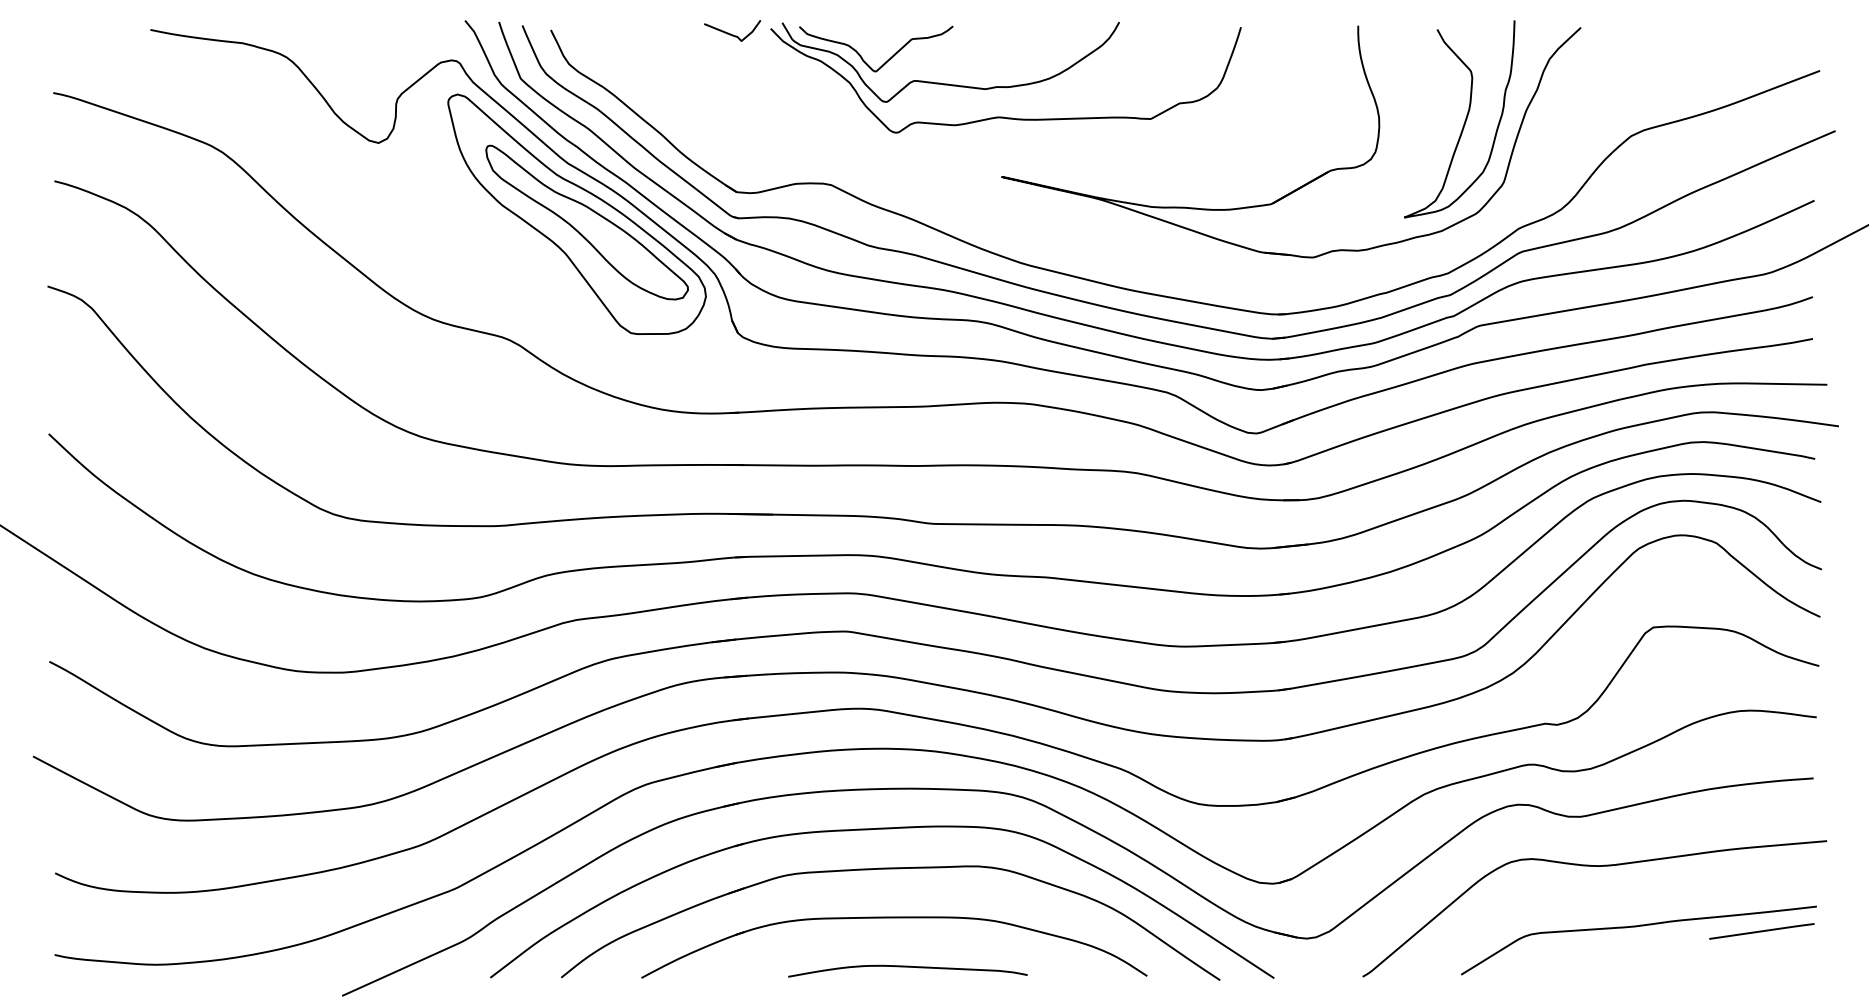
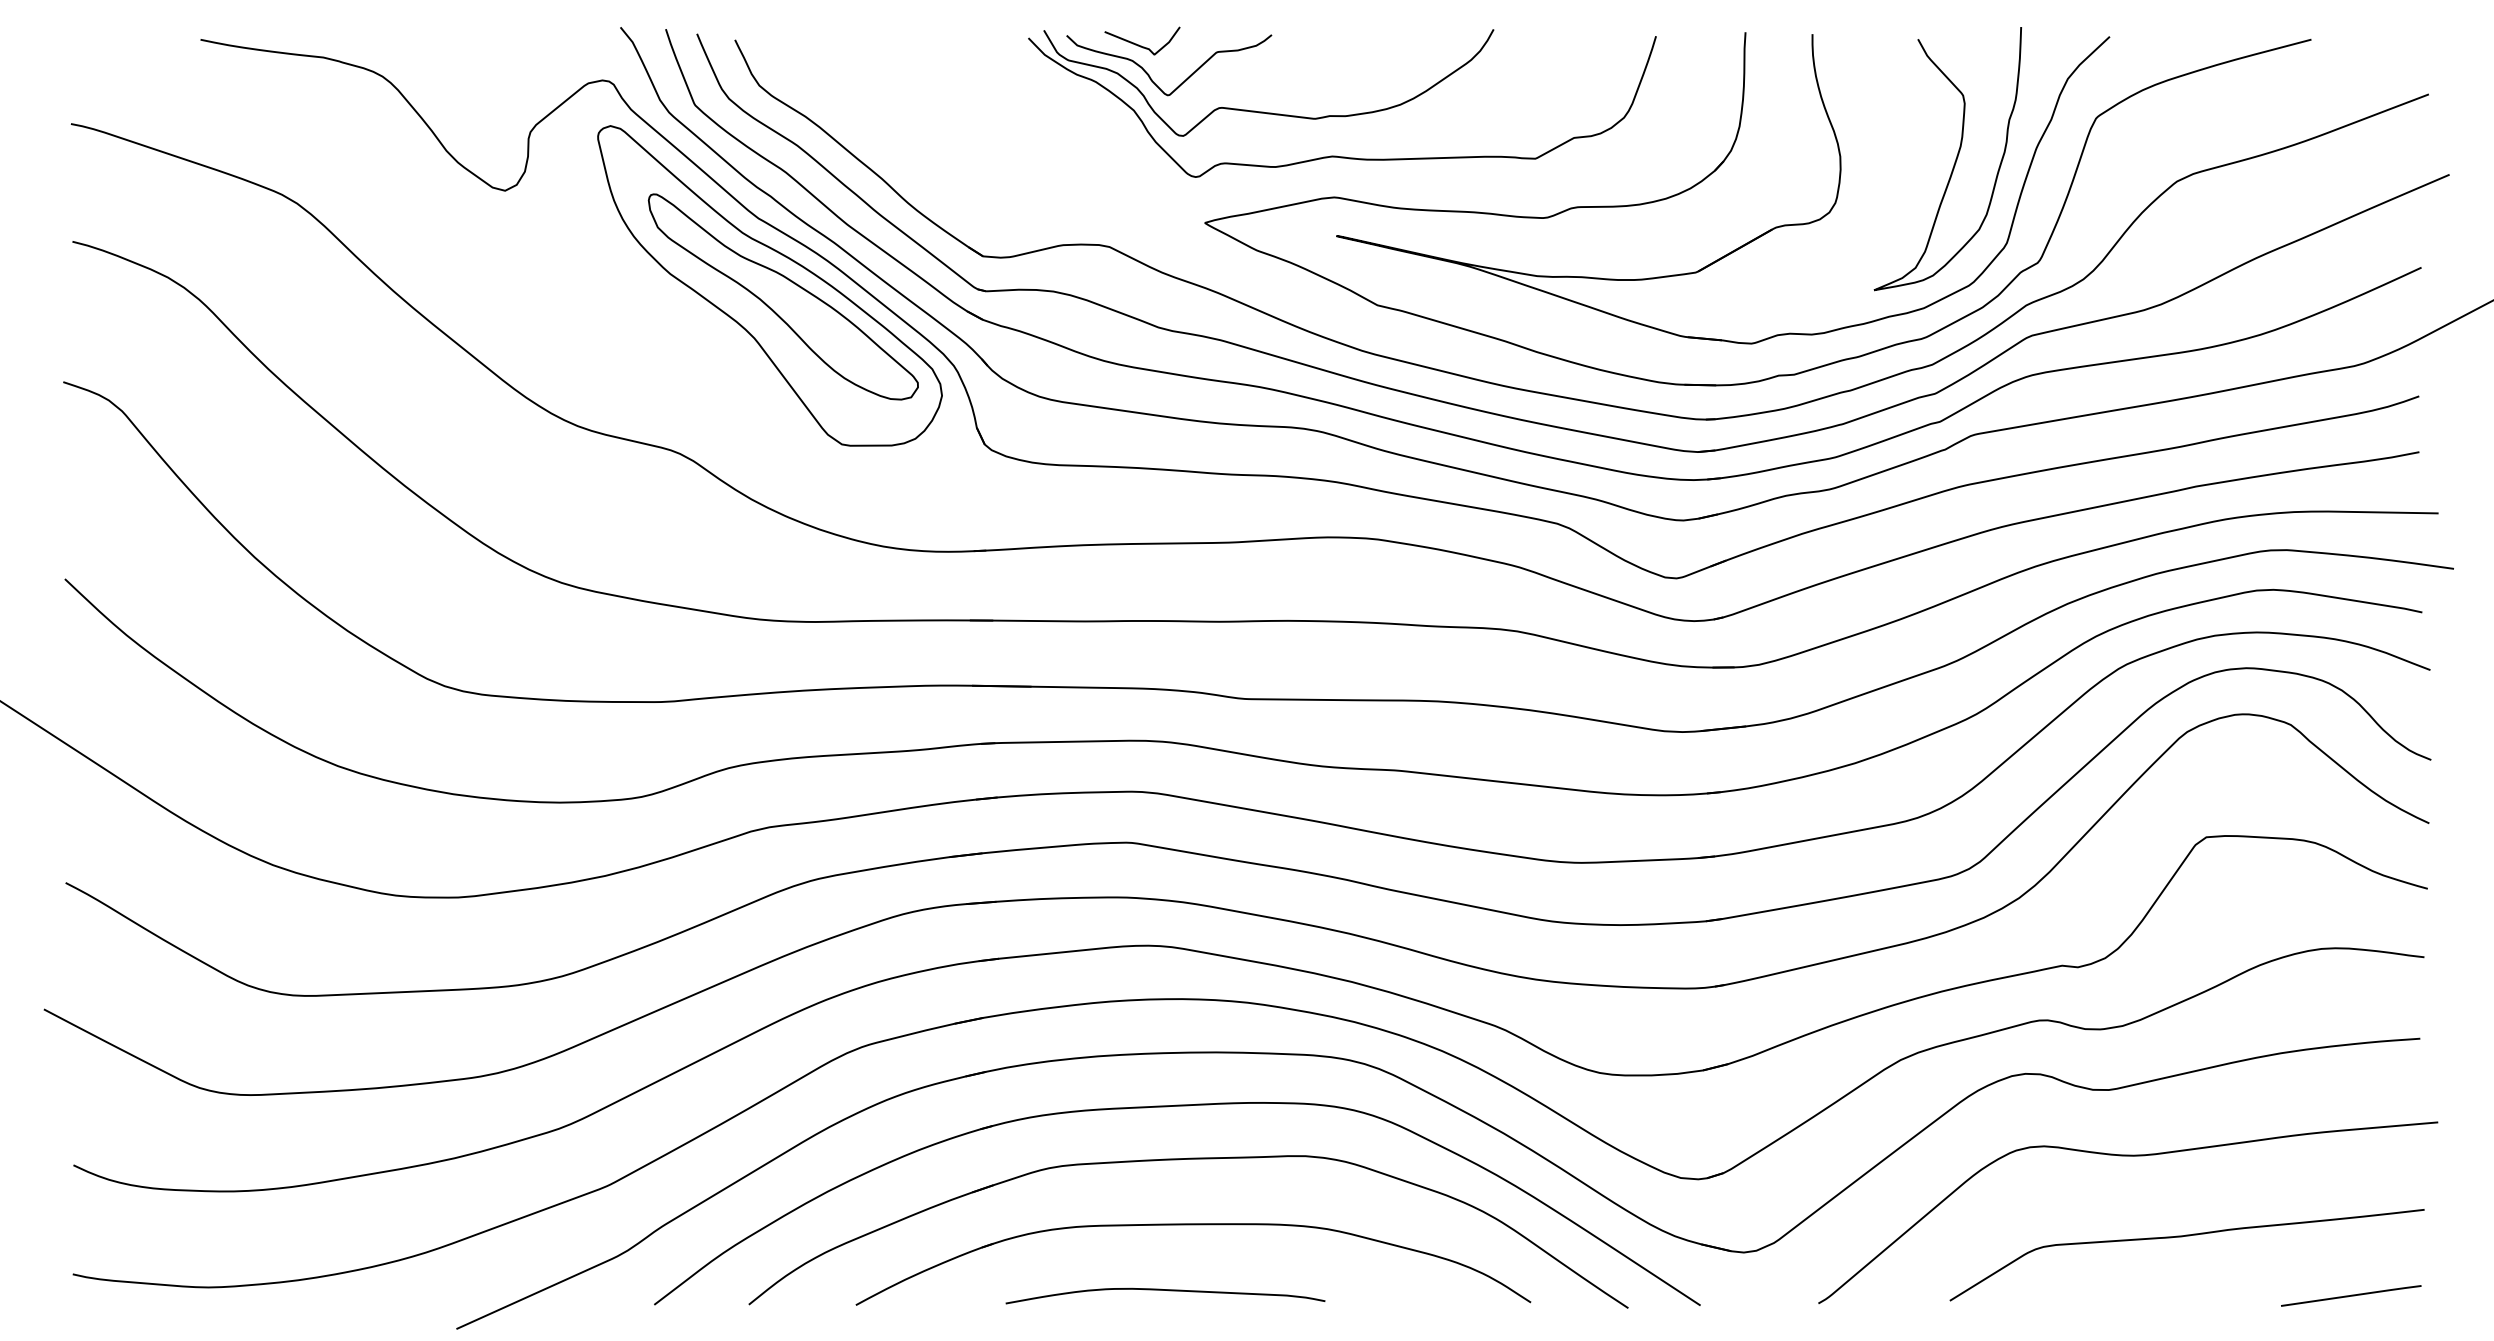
curve: (731, 34) -> (1141, 45), moved
part: (1287, 127) -> (1717, 169), added
line: (1762, 931) -> (2351, 1295), moved
curve: (907, 967) -> (1165, 1290), moved

